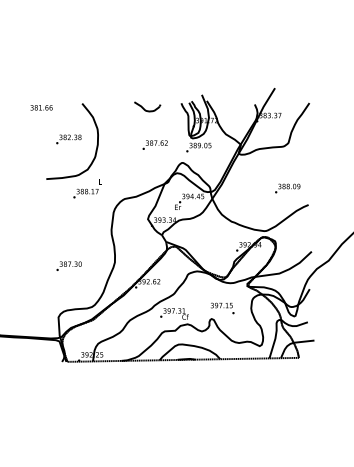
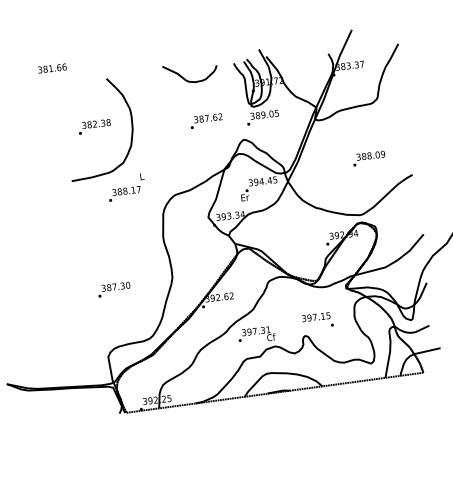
part: (147, 106) -> (190, 72), size x1.6
text: (41, 107) -> (52, 68), moved
text: (287, 188) -> (368, 158), moved

